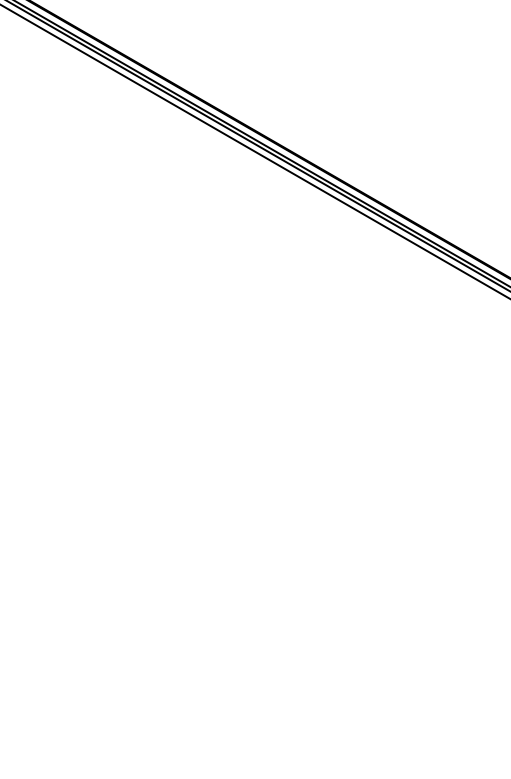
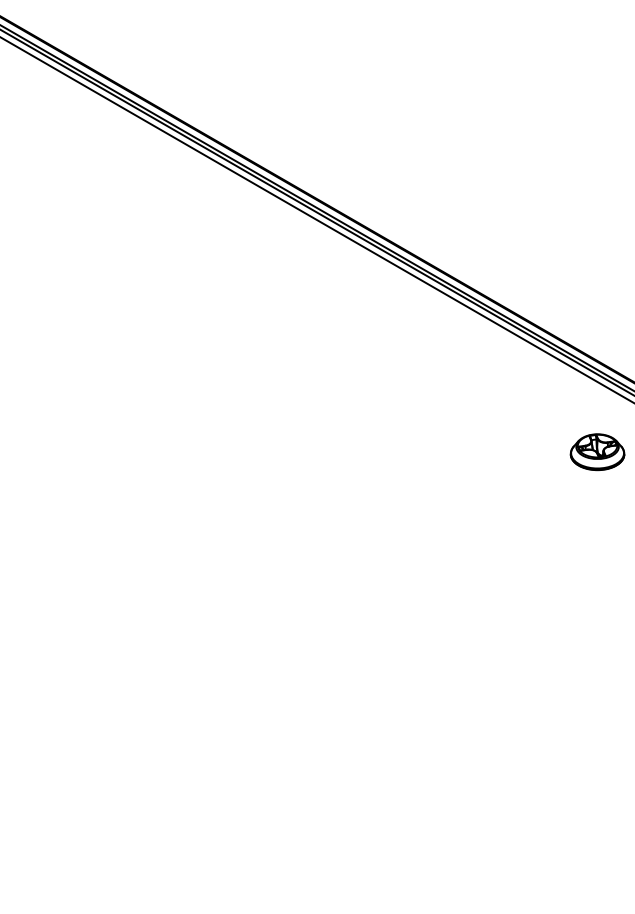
part: (441, 329) -> (597, 452), added

